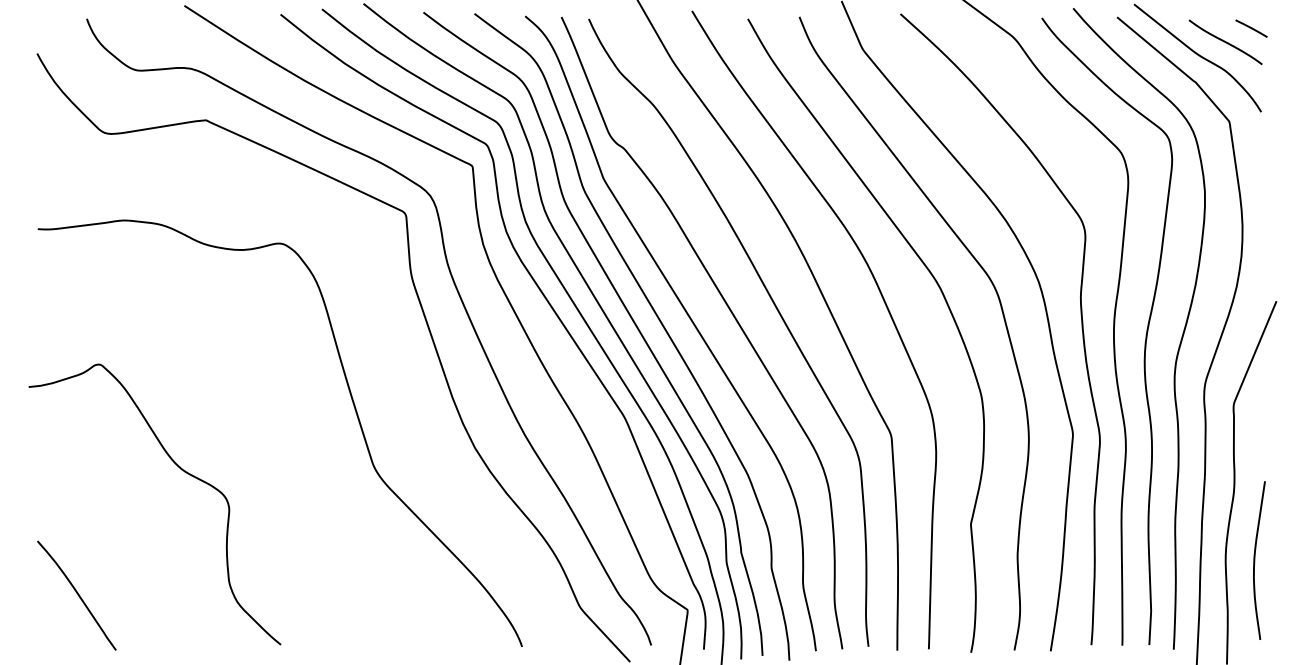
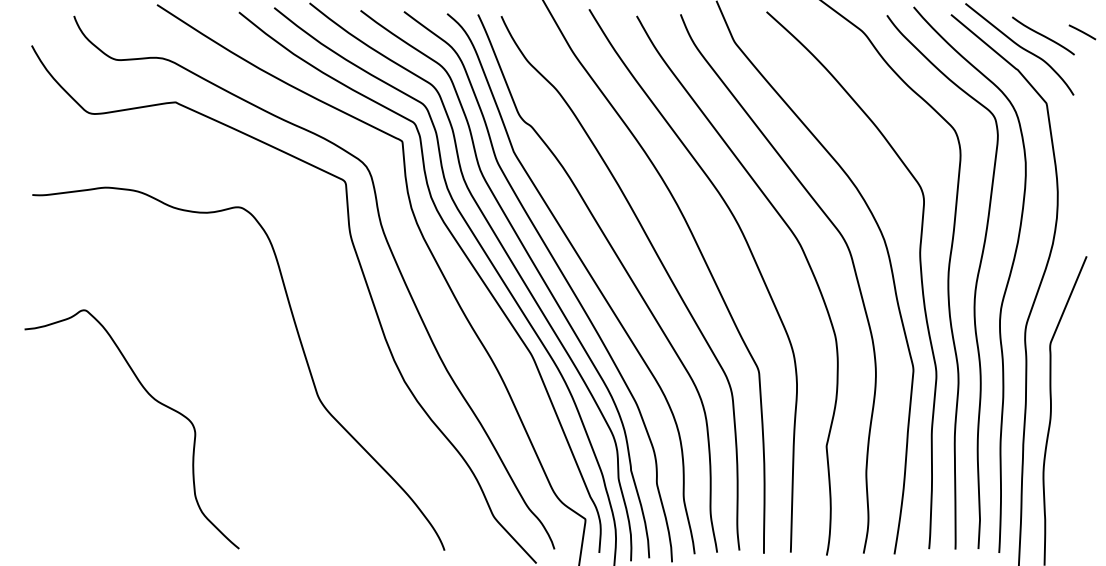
line: (1251, 28) -> (1082, 32), moved
curve: (1255, 559) -> (1068, 476), removed
curve: (76, 593) -> (65, 505), removed

